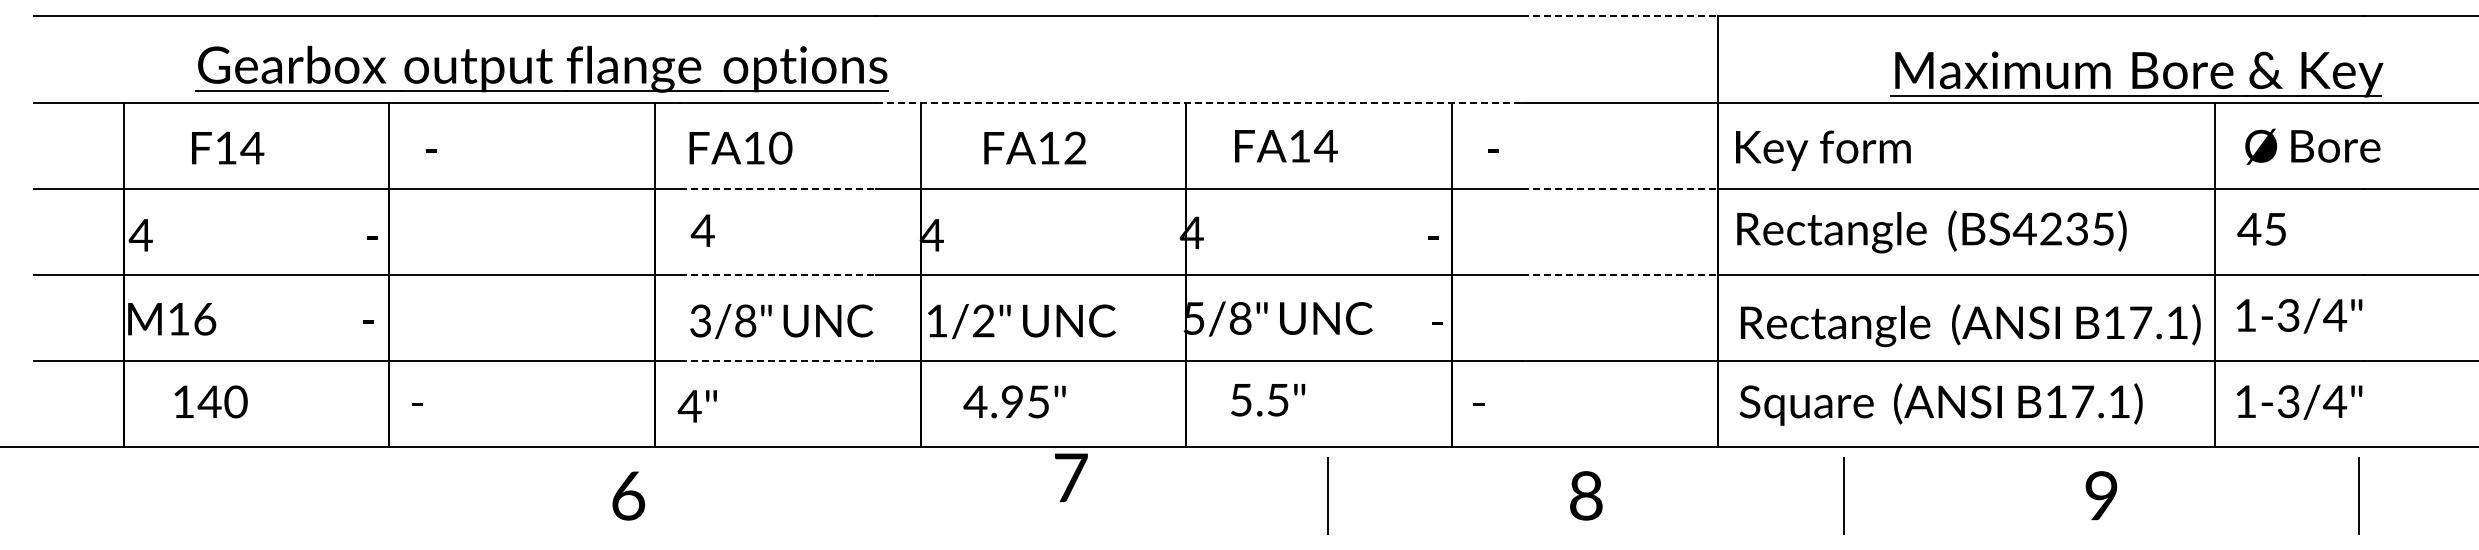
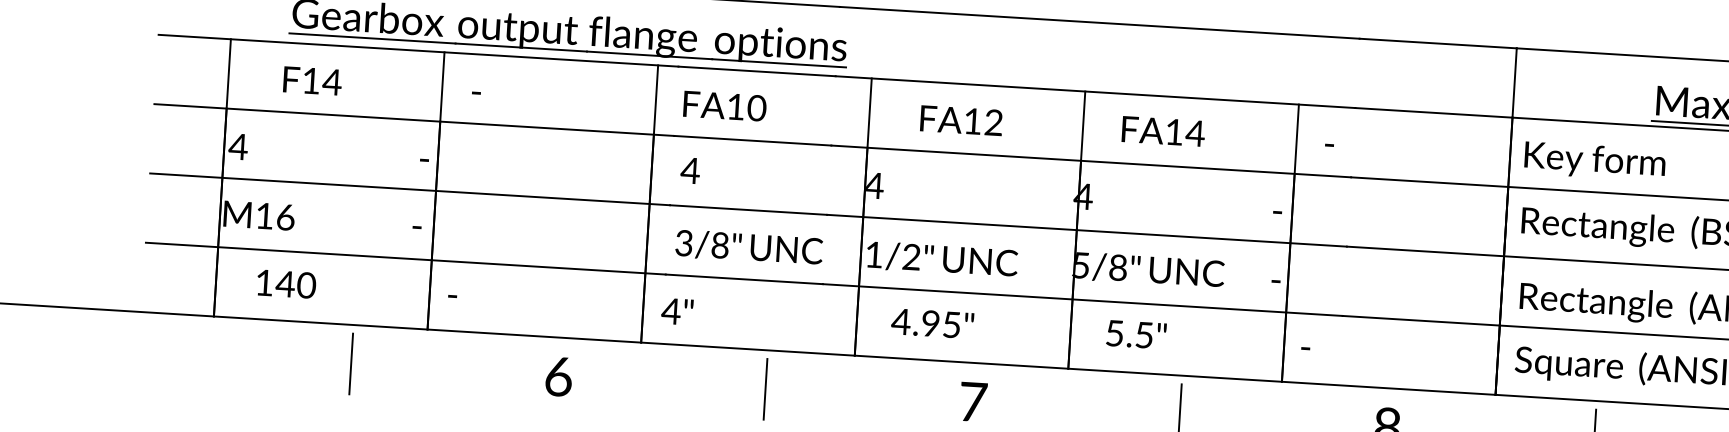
line: (1620, 16) -> (1438, 43), dashed -> solid
line: (1199, 102) -> (1095, 92), dashed -> solid
line: (778, 188) -> (753, 140), dashed -> solid
line: (1620, 188) -> (1430, 181), dashed -> solid
line: (778, 274) -> (748, 209), dashed -> solid
line: (1620, 274) -> (1425, 251), dashed -> solid
line: (778, 361) -> (744, 279), dashed -> solid
text: (1071, 477) -> (973, 401), moved
line: (297, 495) -> (351, 363), added
text: (628, 495) -> (558, 376), moved
line: (812, 495) -> (765, 389), added

